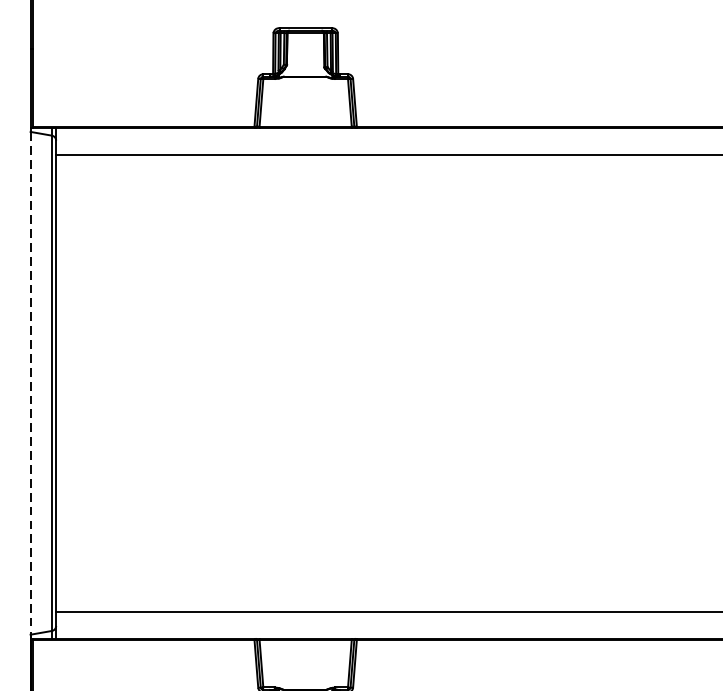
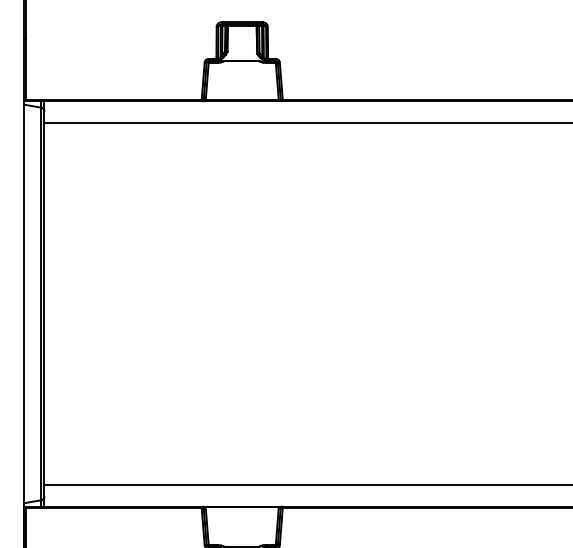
line: (30, 383) -> (24, 304), dashed -> solid

